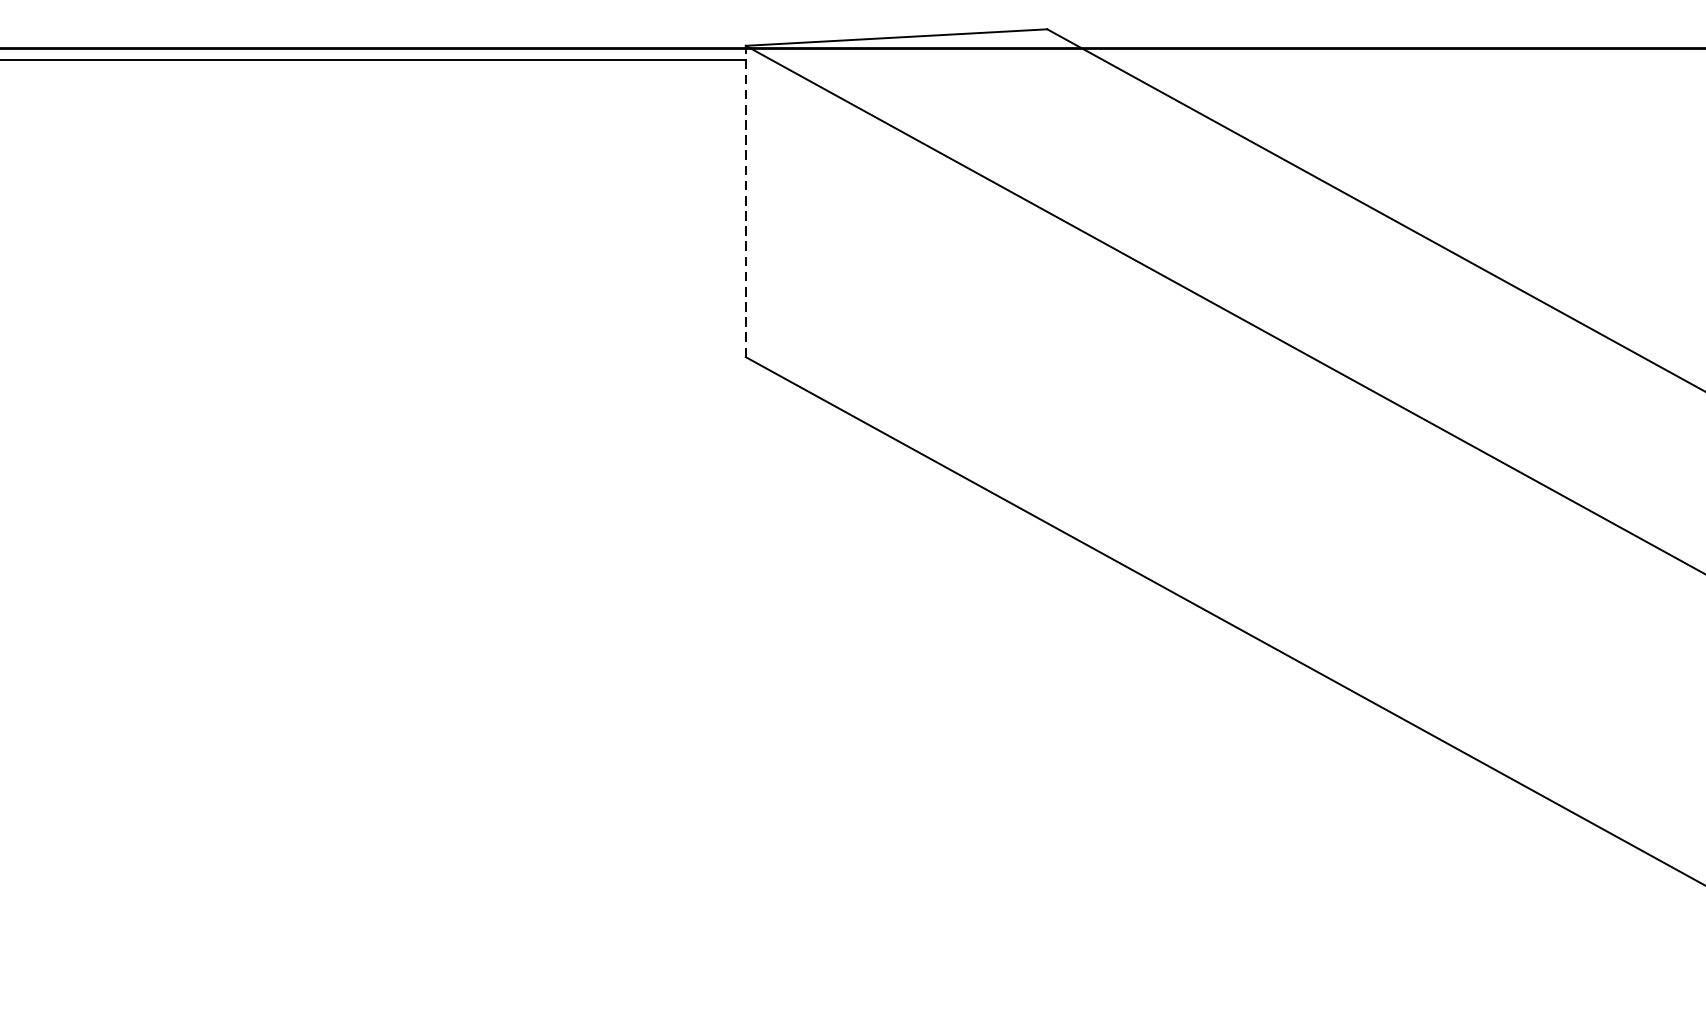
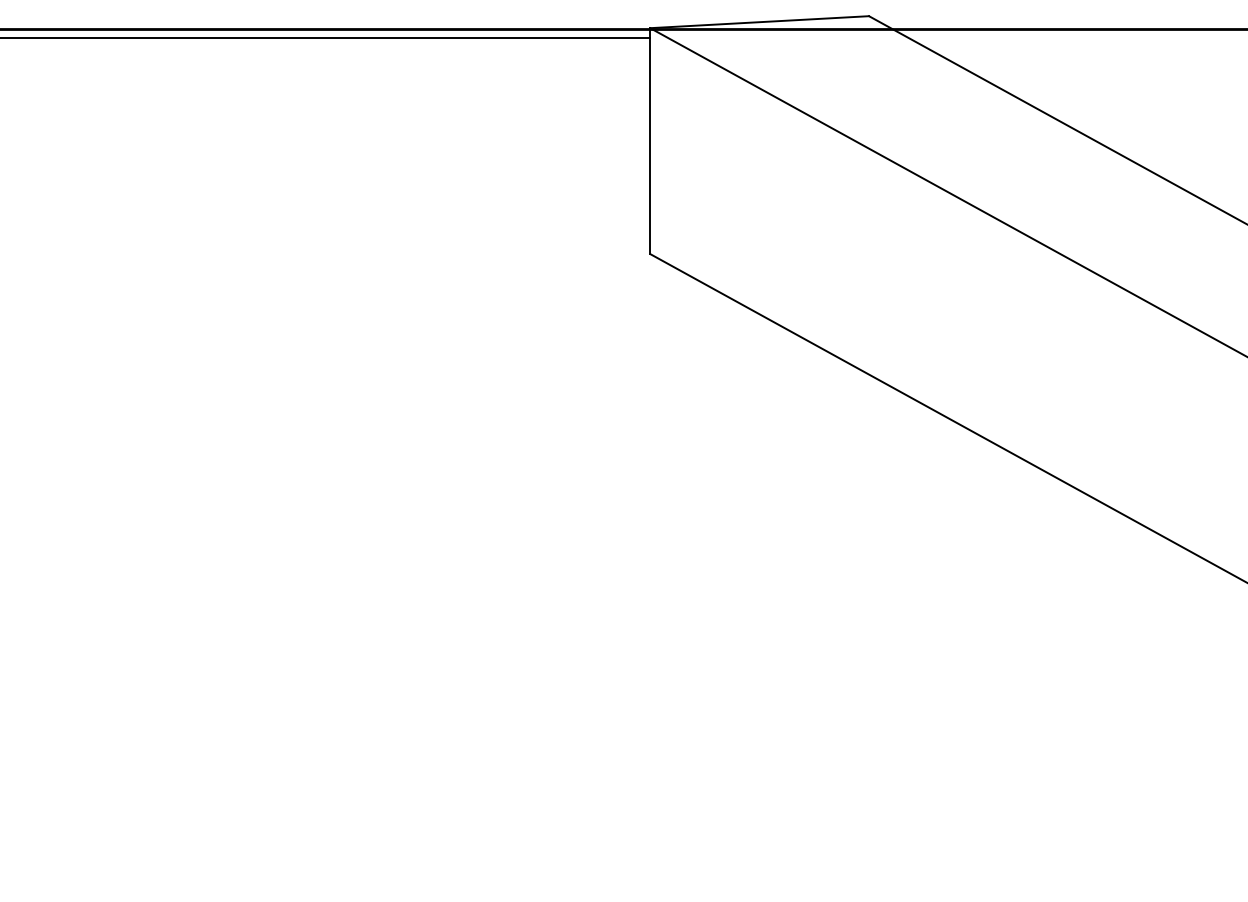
line: (746, 201) -> (650, 141), dashed -> solid

